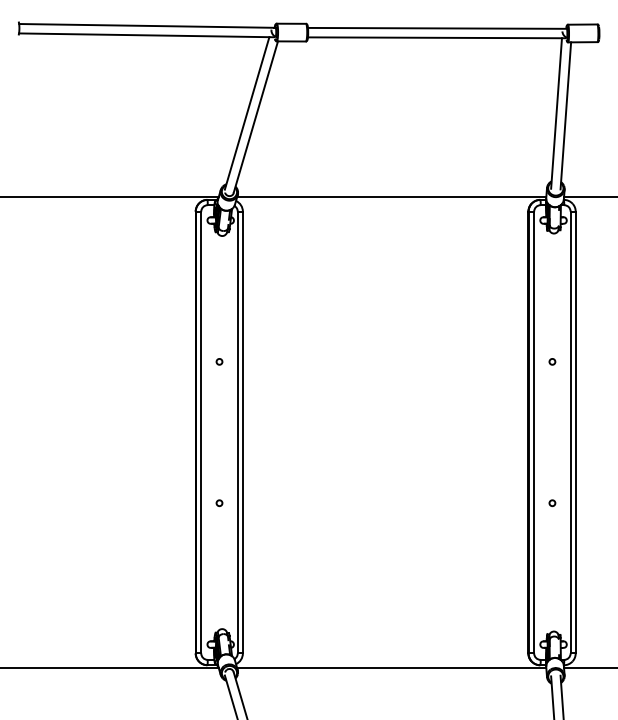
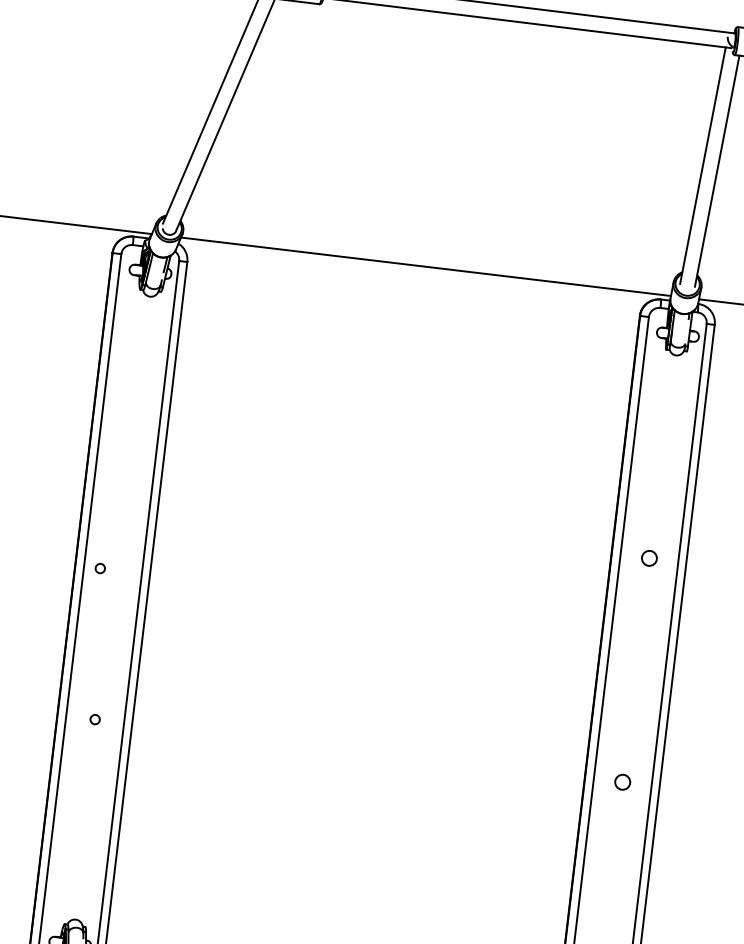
circle: (219, 361) -> (100, 567), moved
circle: (552, 361) -> (649, 557), size x1.6
circle: (552, 503) -> (622, 782), size x1.6

